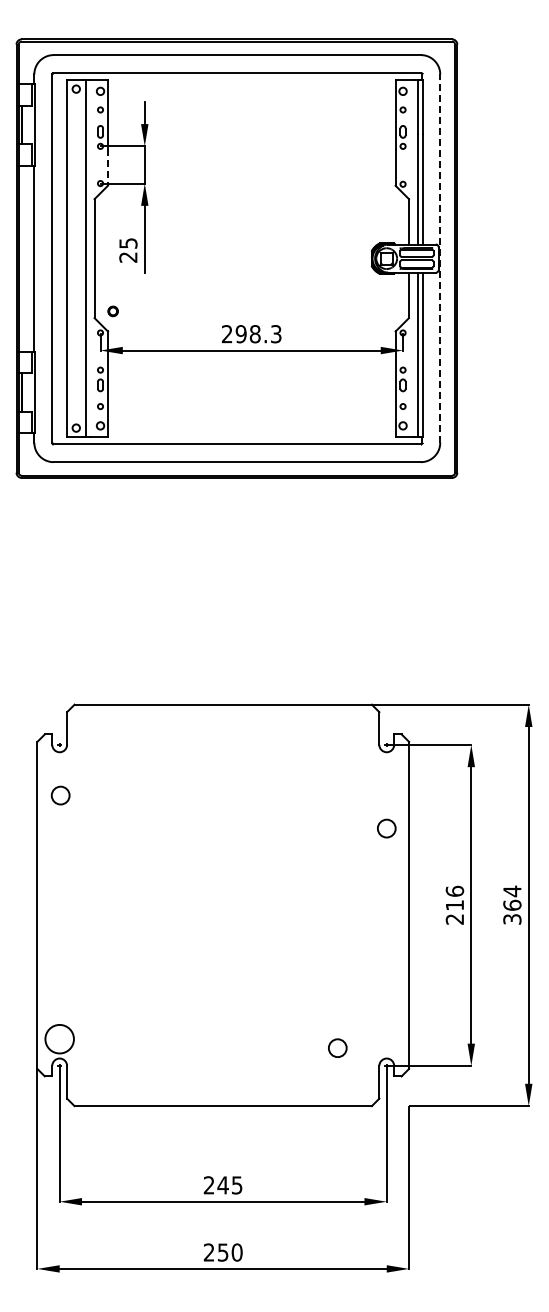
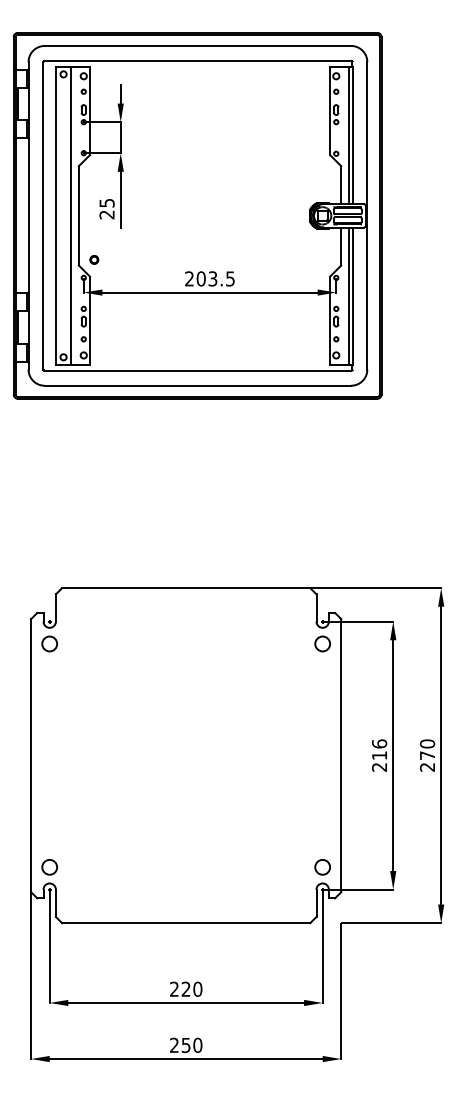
line: (107, 168) -> (89, 140), dashed -> solid
line: (440, 258) -> (367, 215), dashed -> solid
text: (258, 334) -> (215, 279), 298.3 -> 203.5
circle: (60, 795) -> (49, 643), moved
circle: (386, 828) -> (322, 643), moved
text: (512, 904) -> (427, 754), 364 -> 270
circle: (59, 1039) -> (49, 867), size x0.62
circle: (337, 1047) -> (322, 866), moved
text: (229, 1185) -> (191, 989), 245 -> 220

